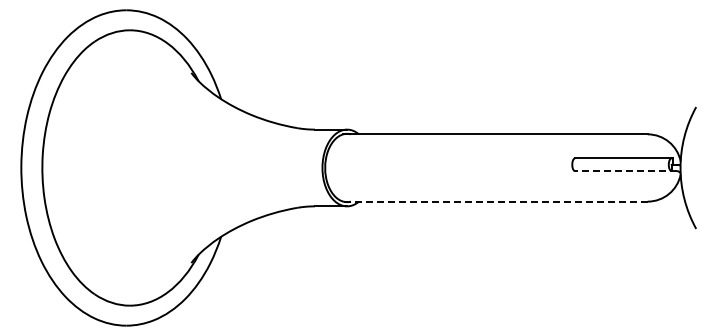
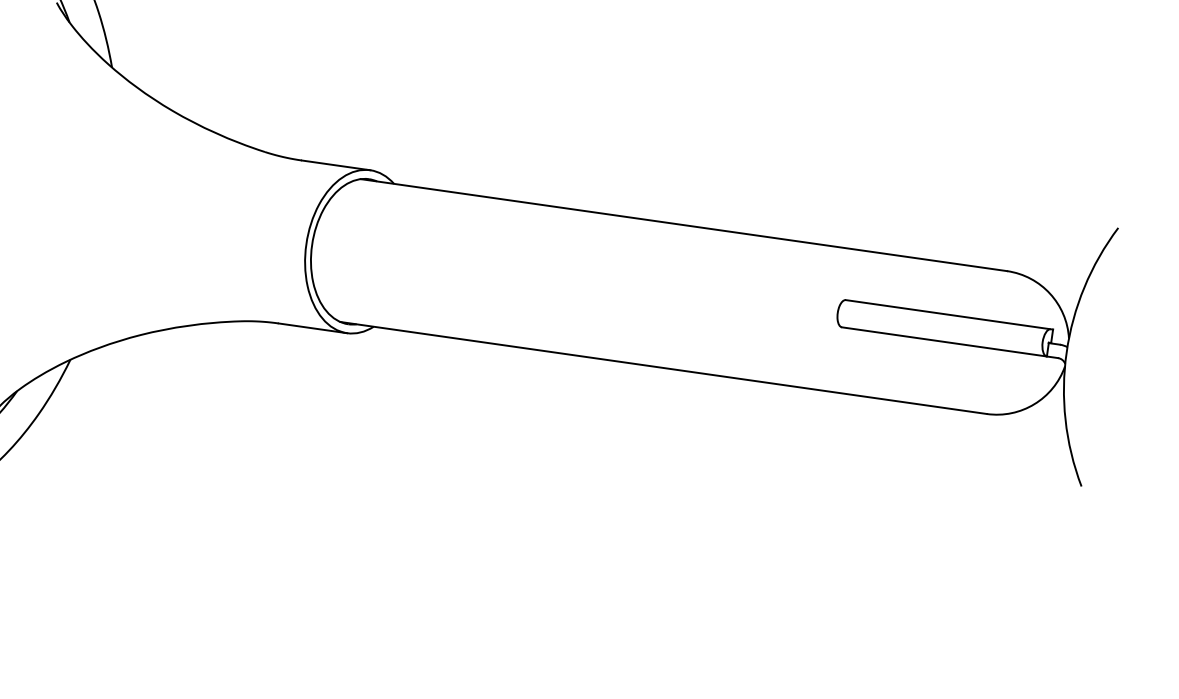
line: (626, 171) -> (950, 343), dashed -> solid
line: (495, 201) -> (663, 367), dashed -> solid

